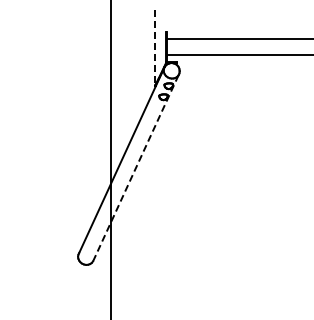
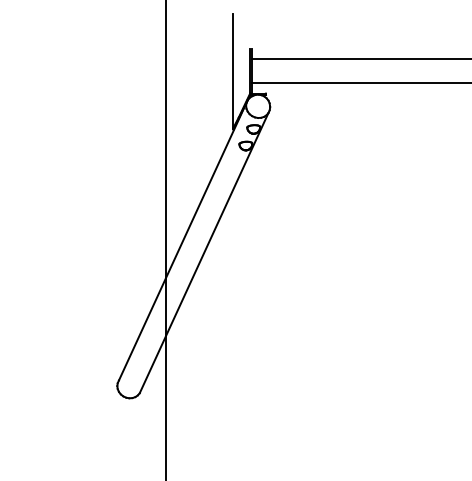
line: (155, 47) -> (233, 71), dashed -> solid
line: (135, 168) -> (203, 253), dashed -> solid

